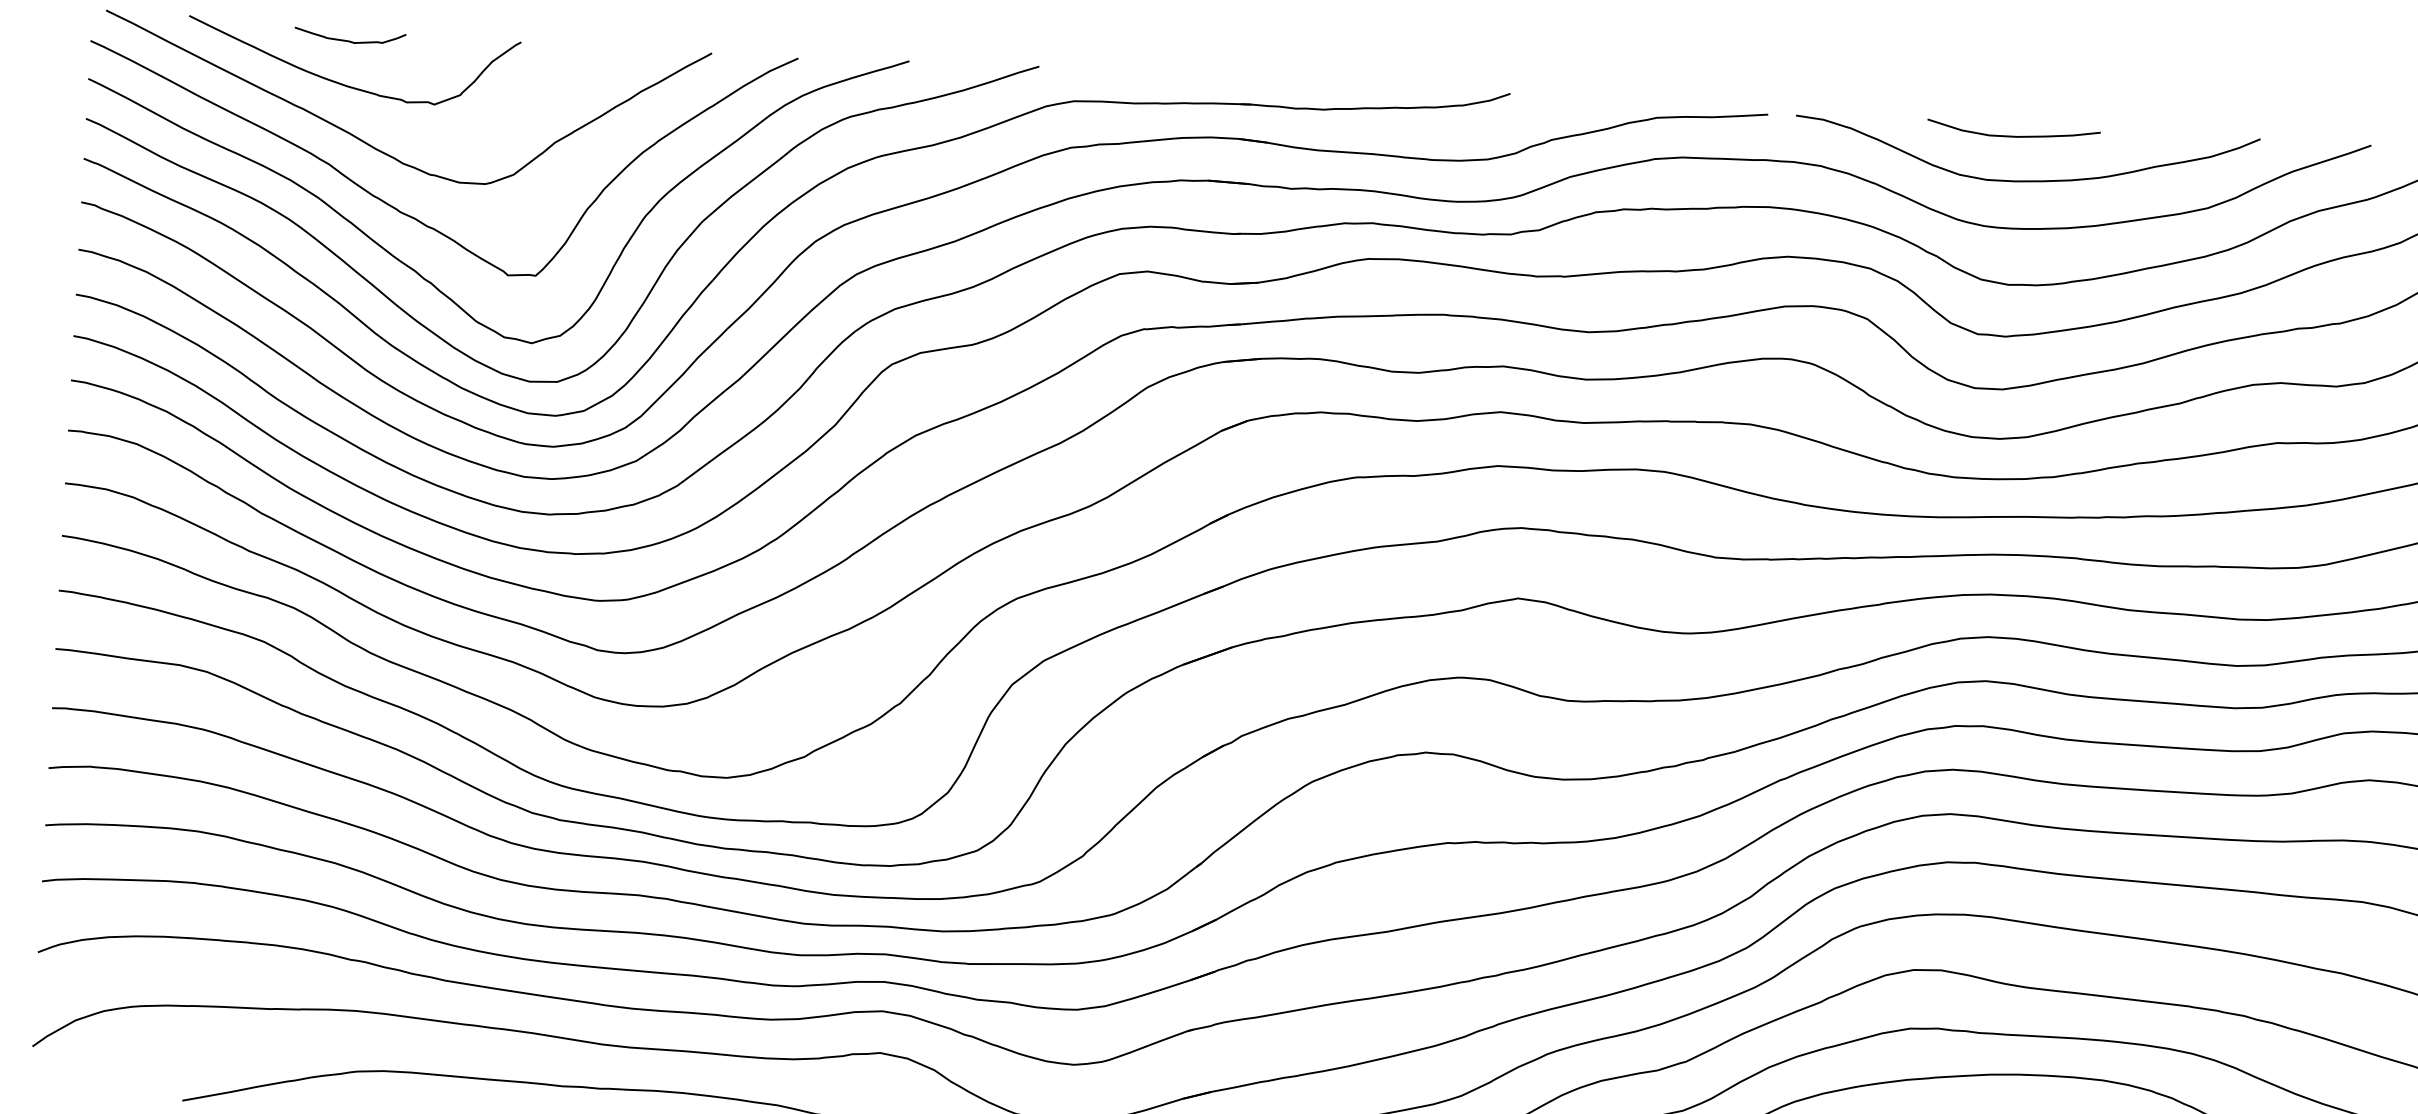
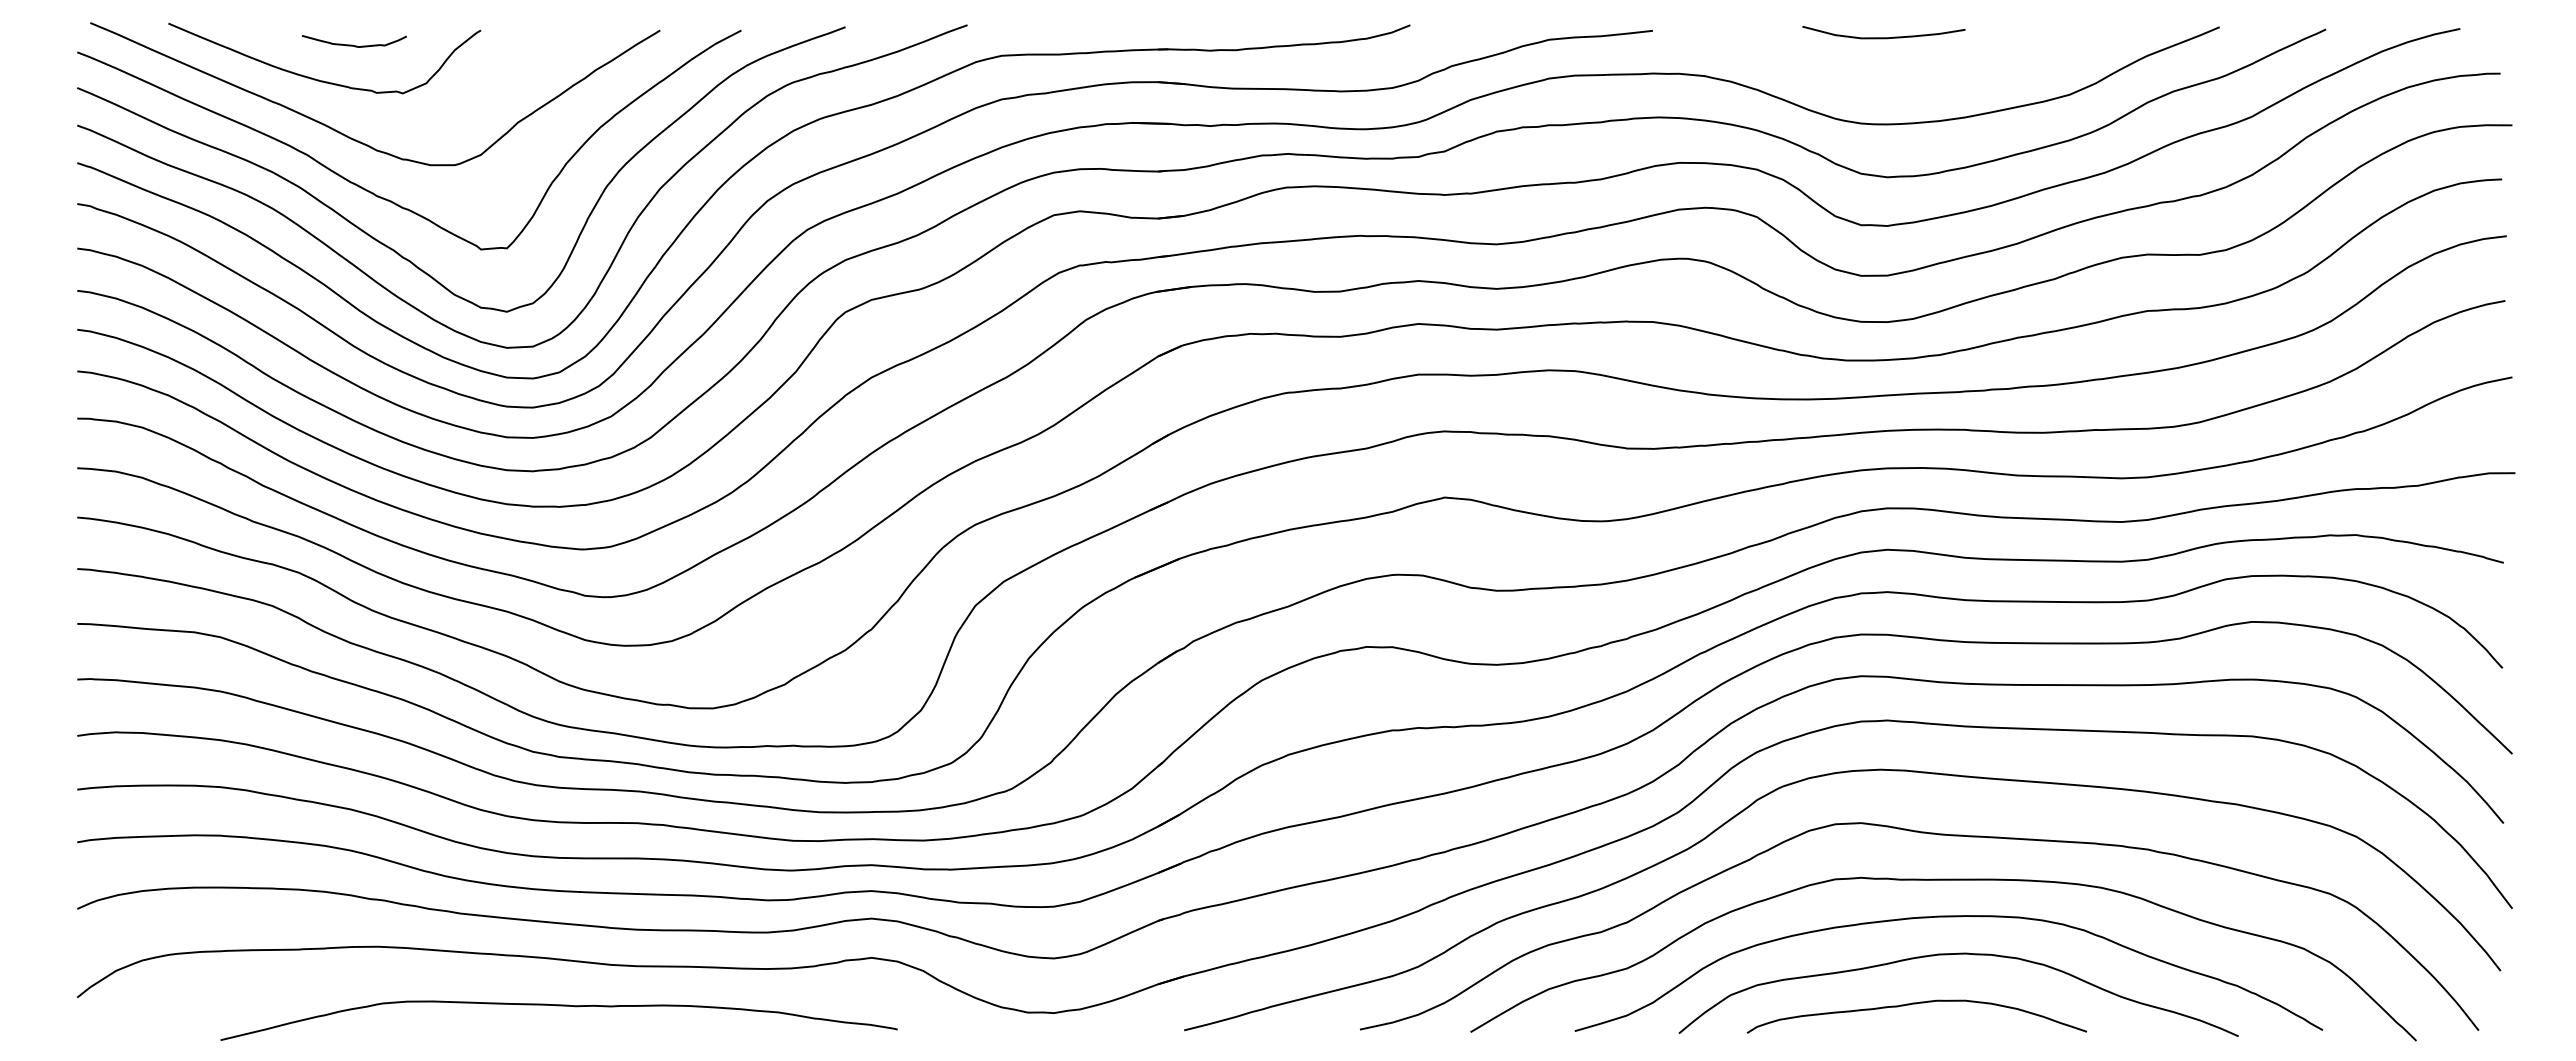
curve: (348, 39) -> (352, 44), moved
curve: (2025, 180) -> (1897, 78), removed

